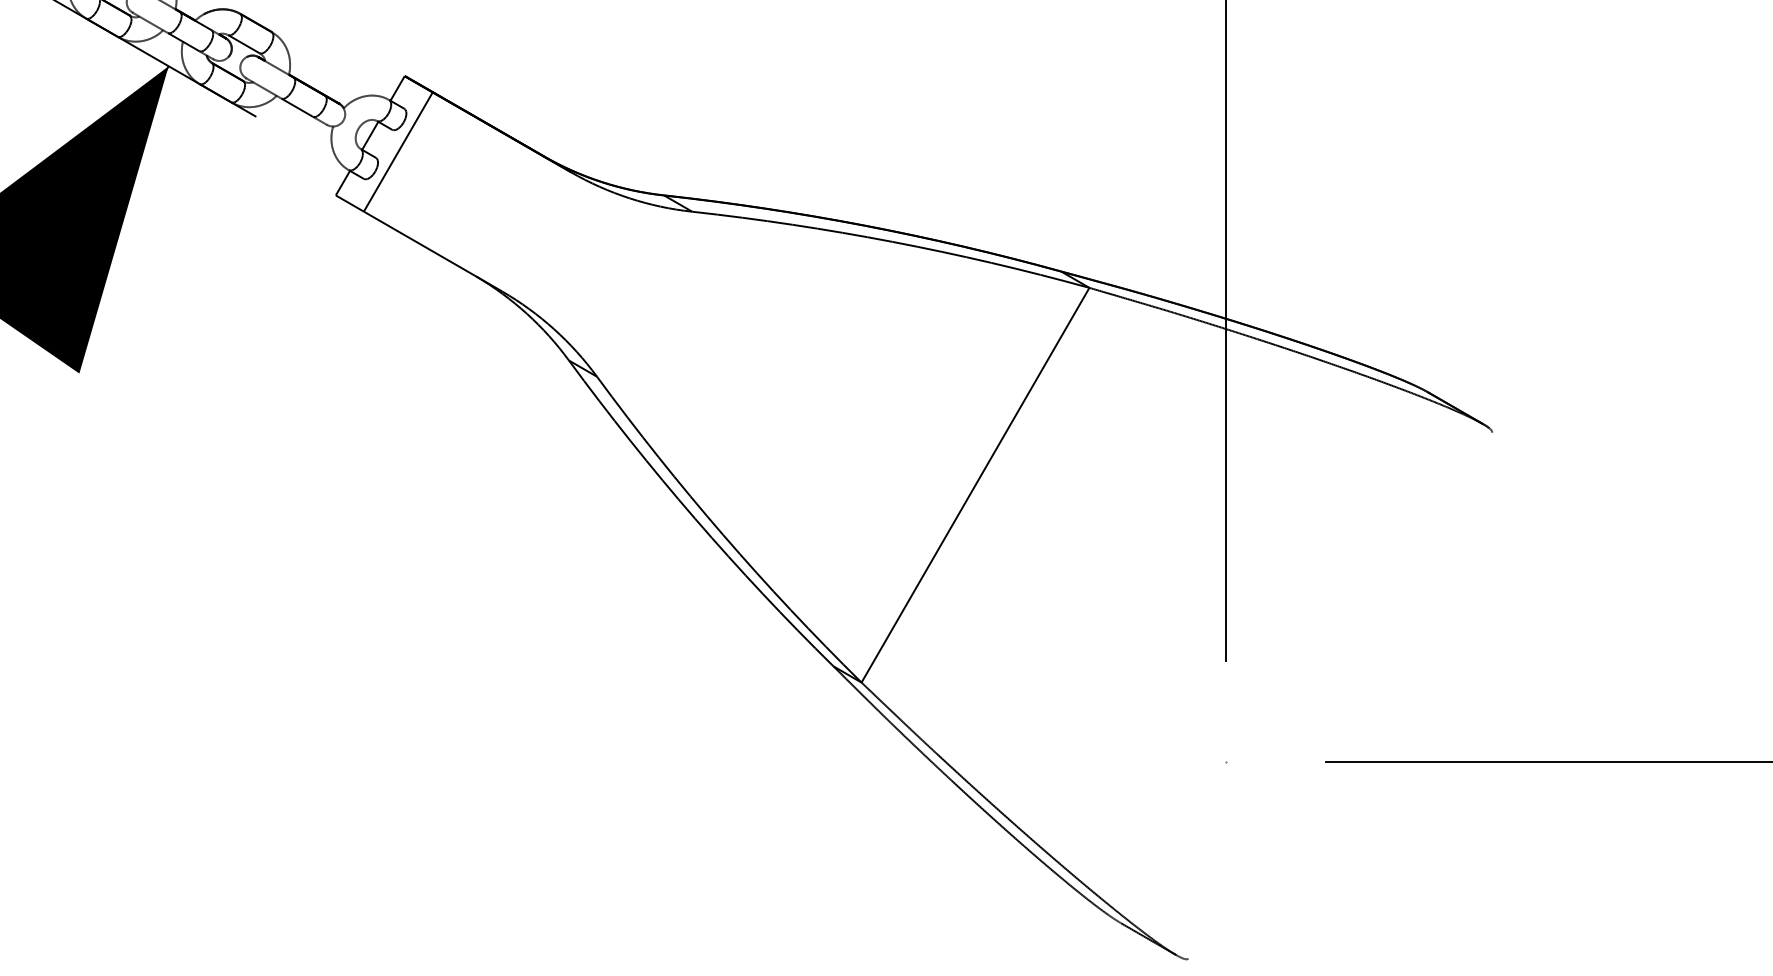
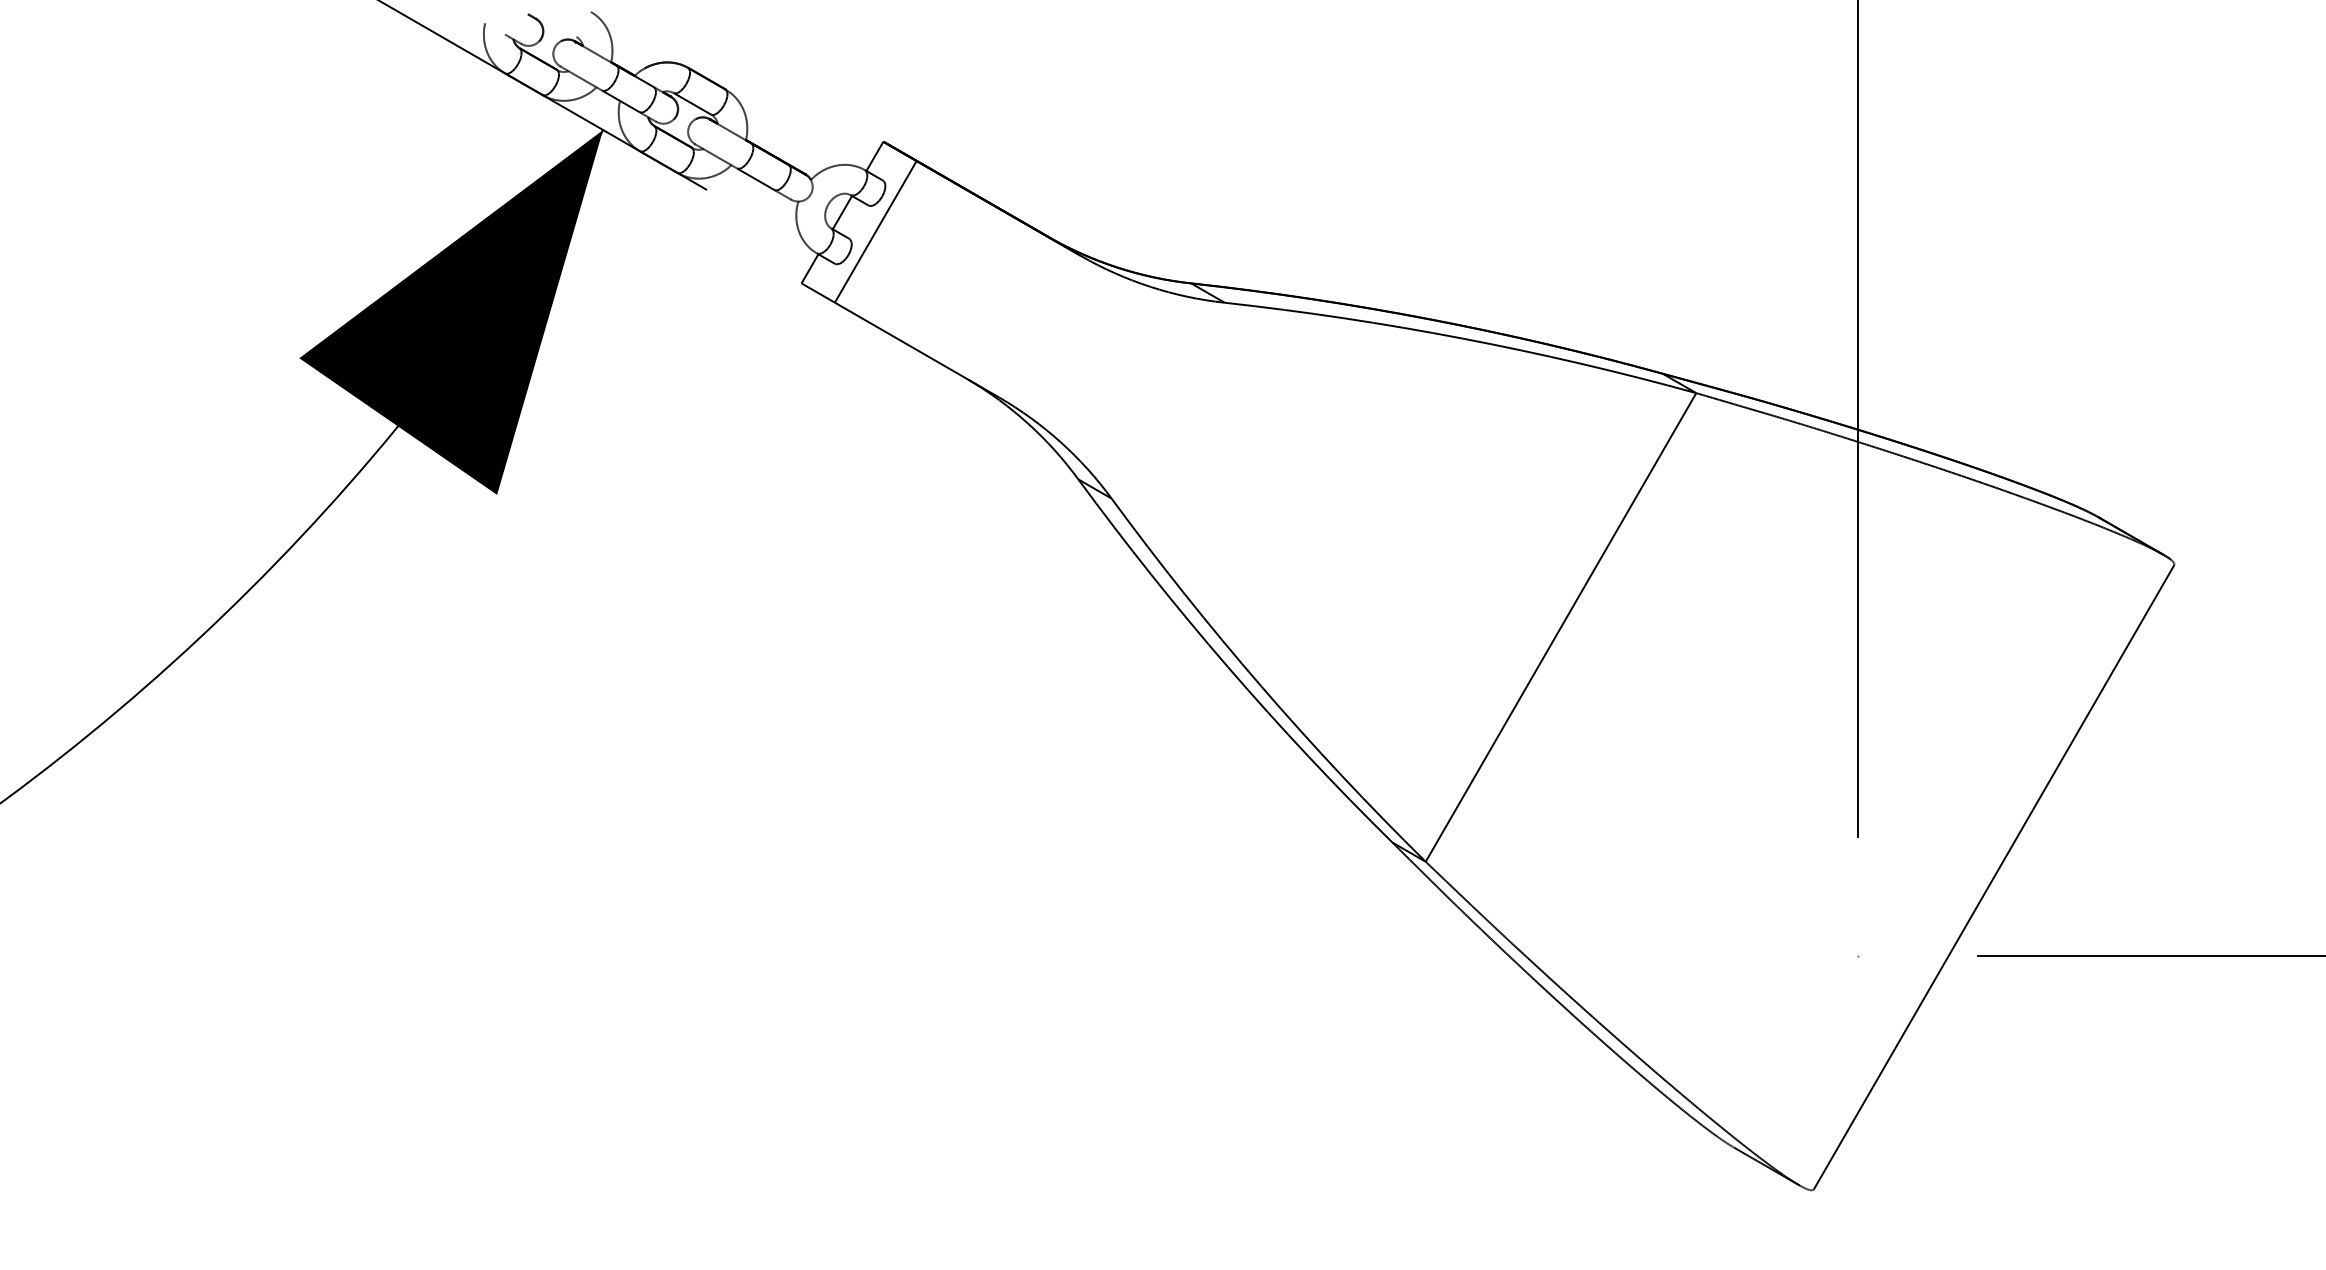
line: (1339, 695) -> (1993, 877), added

